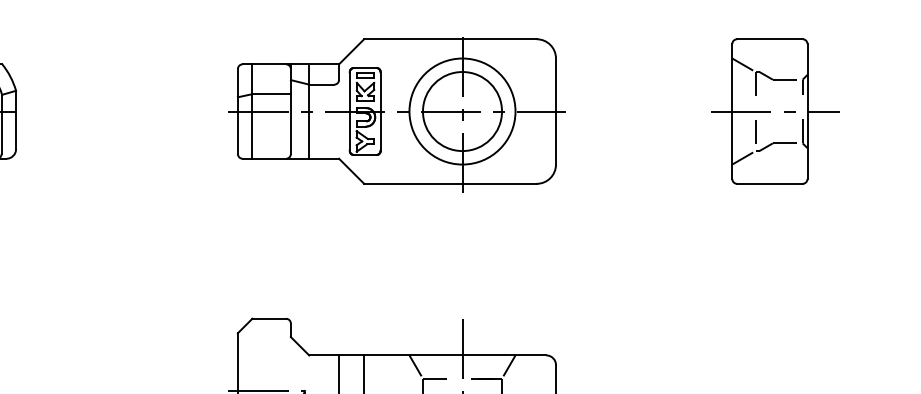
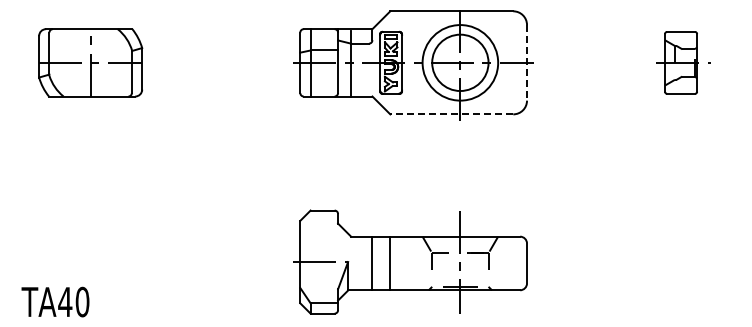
line: (556, 111) -> (527, 62), solid -> dashed
part: (775, 111) -> (683, 62), size x0.6
line: (450, 184) -> (451, 114), solid -> dashed

